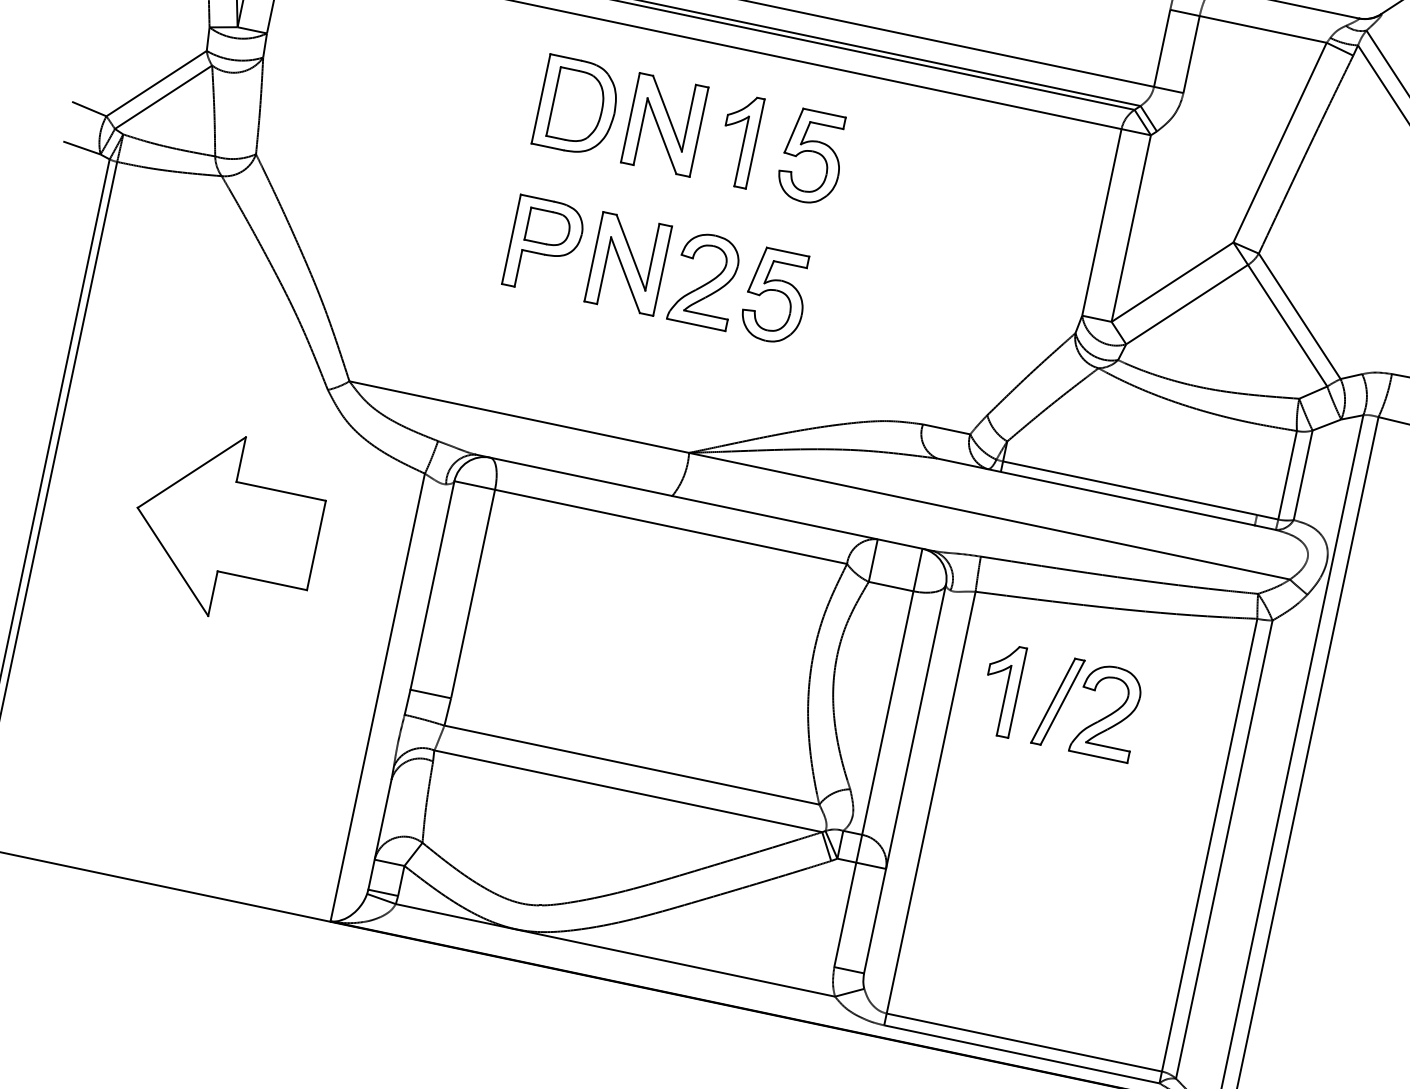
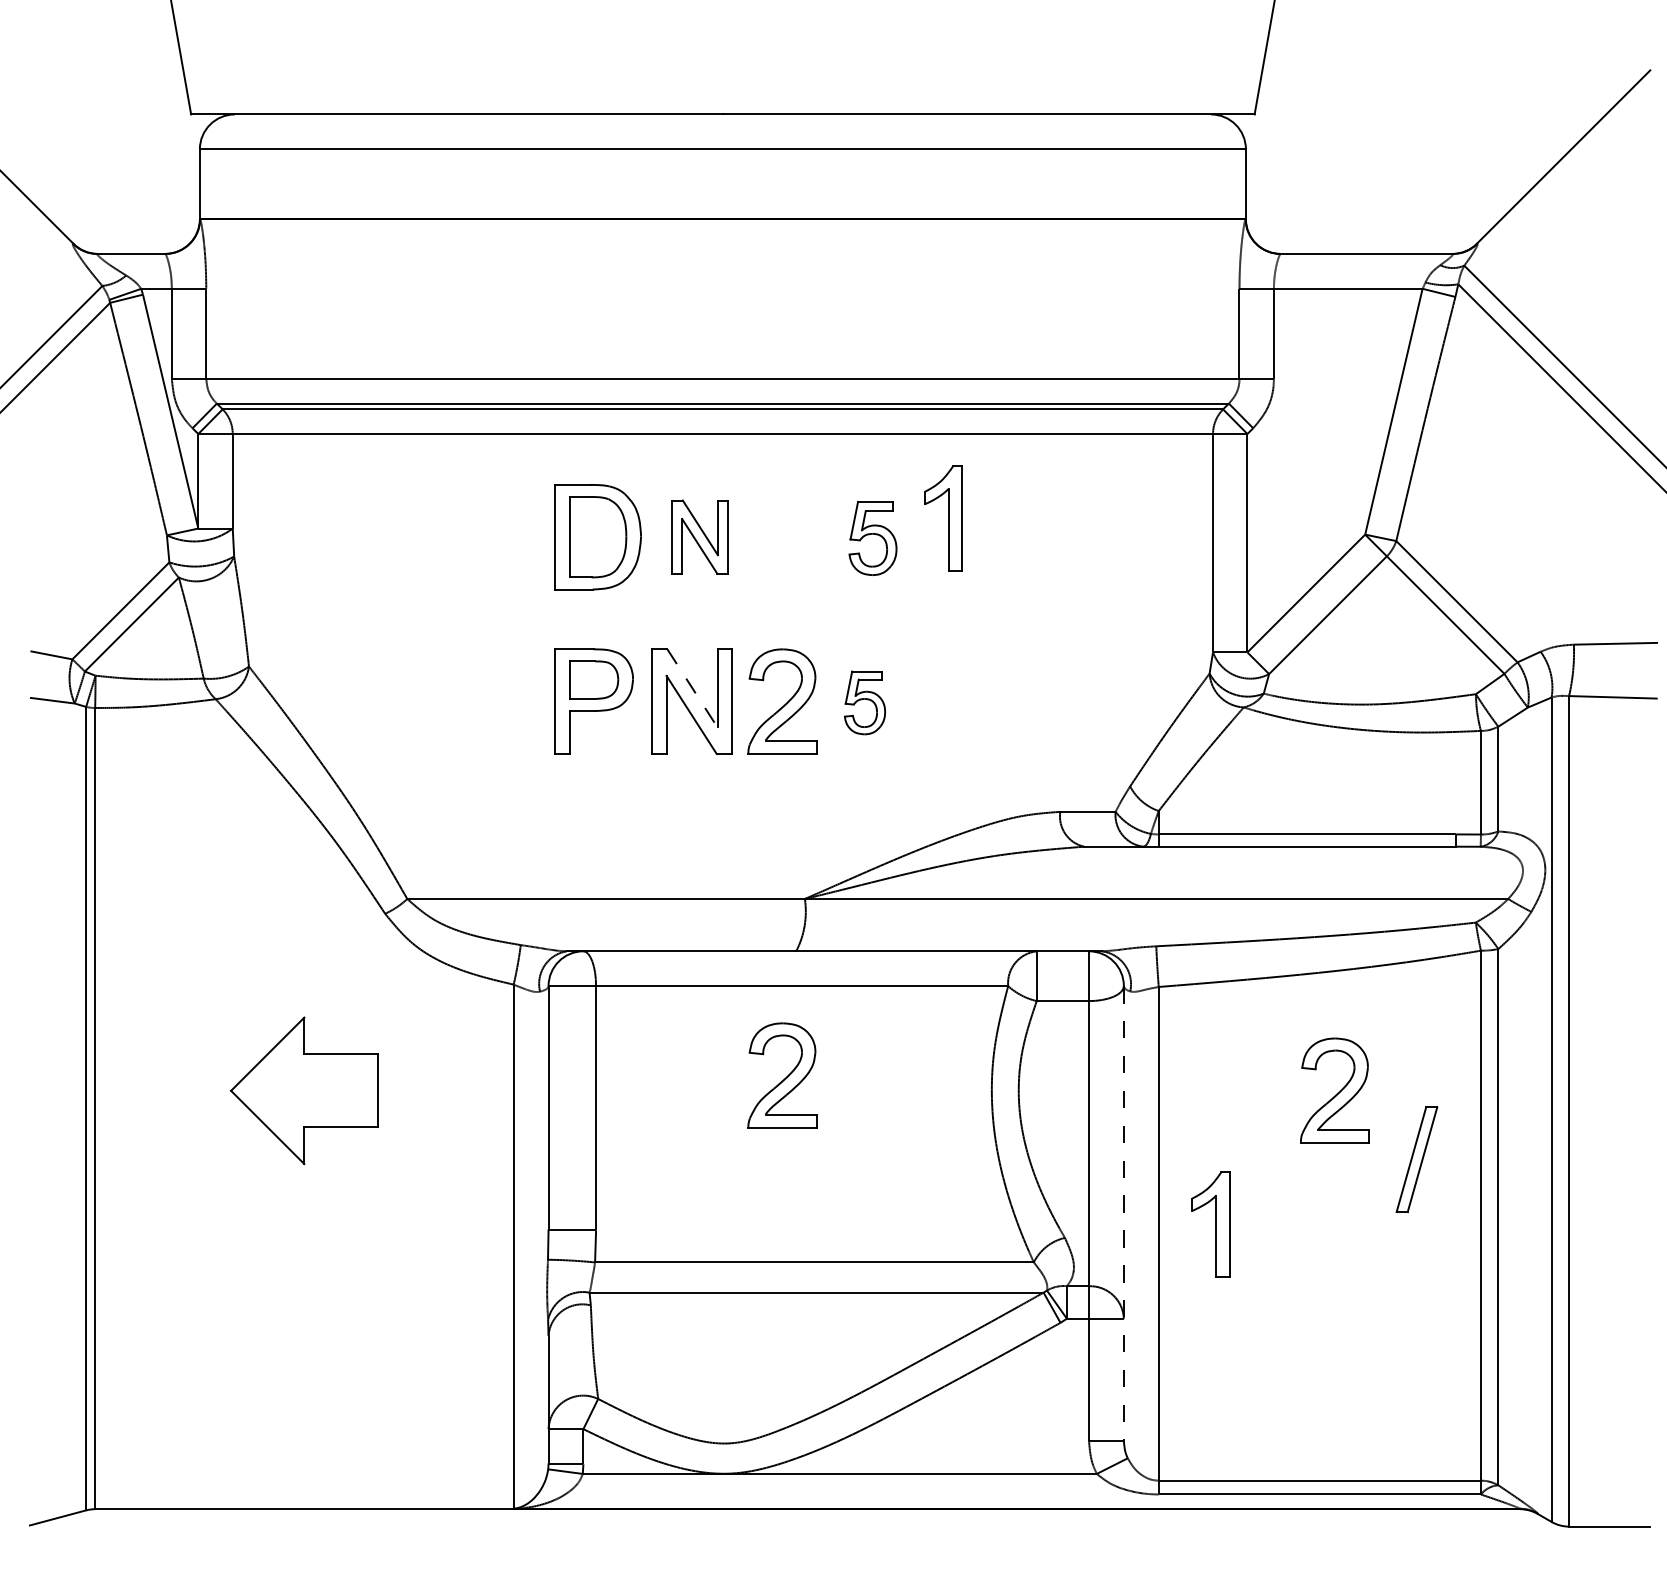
part: (664, 124) -> (699, 536), size x0.7
part: (739, 140) -> (943, 518), moved
part: (811, 157) -> (872, 538), size x0.7
line: (631, 252) -> (692, 688), solid -> dashed
part: (775, 295) -> (864, 702), size x0.6
part: (226, 526) -> (303, 1090), size x0.7
part: (638, 599) -> (782, 1075), added
part: (1001, 689) -> (1210, 1224), moved
part: (1057, 701) -> (1416, 1159), moved
line: (904, 779) -> (1123, 1214), solid -> dashed

